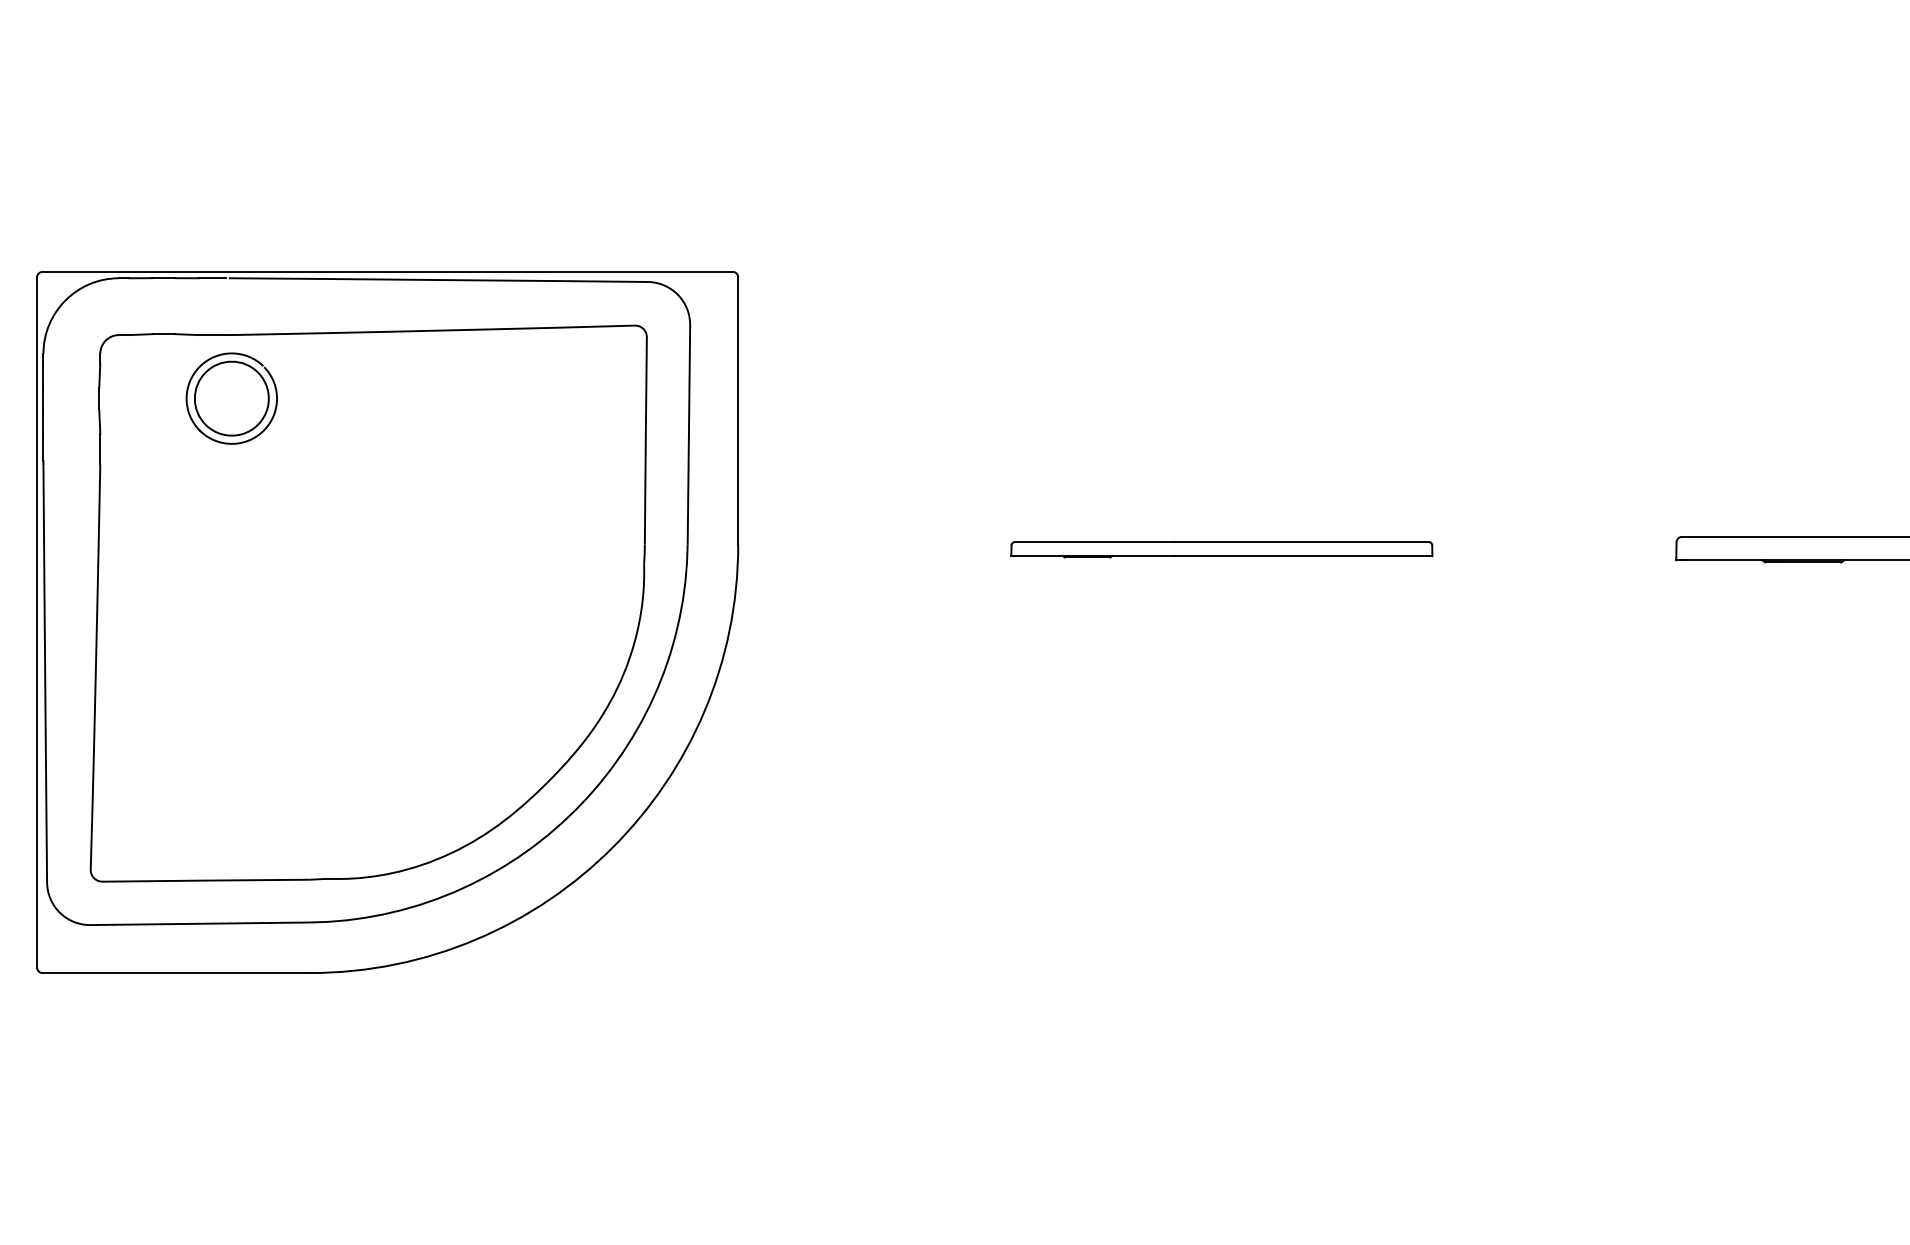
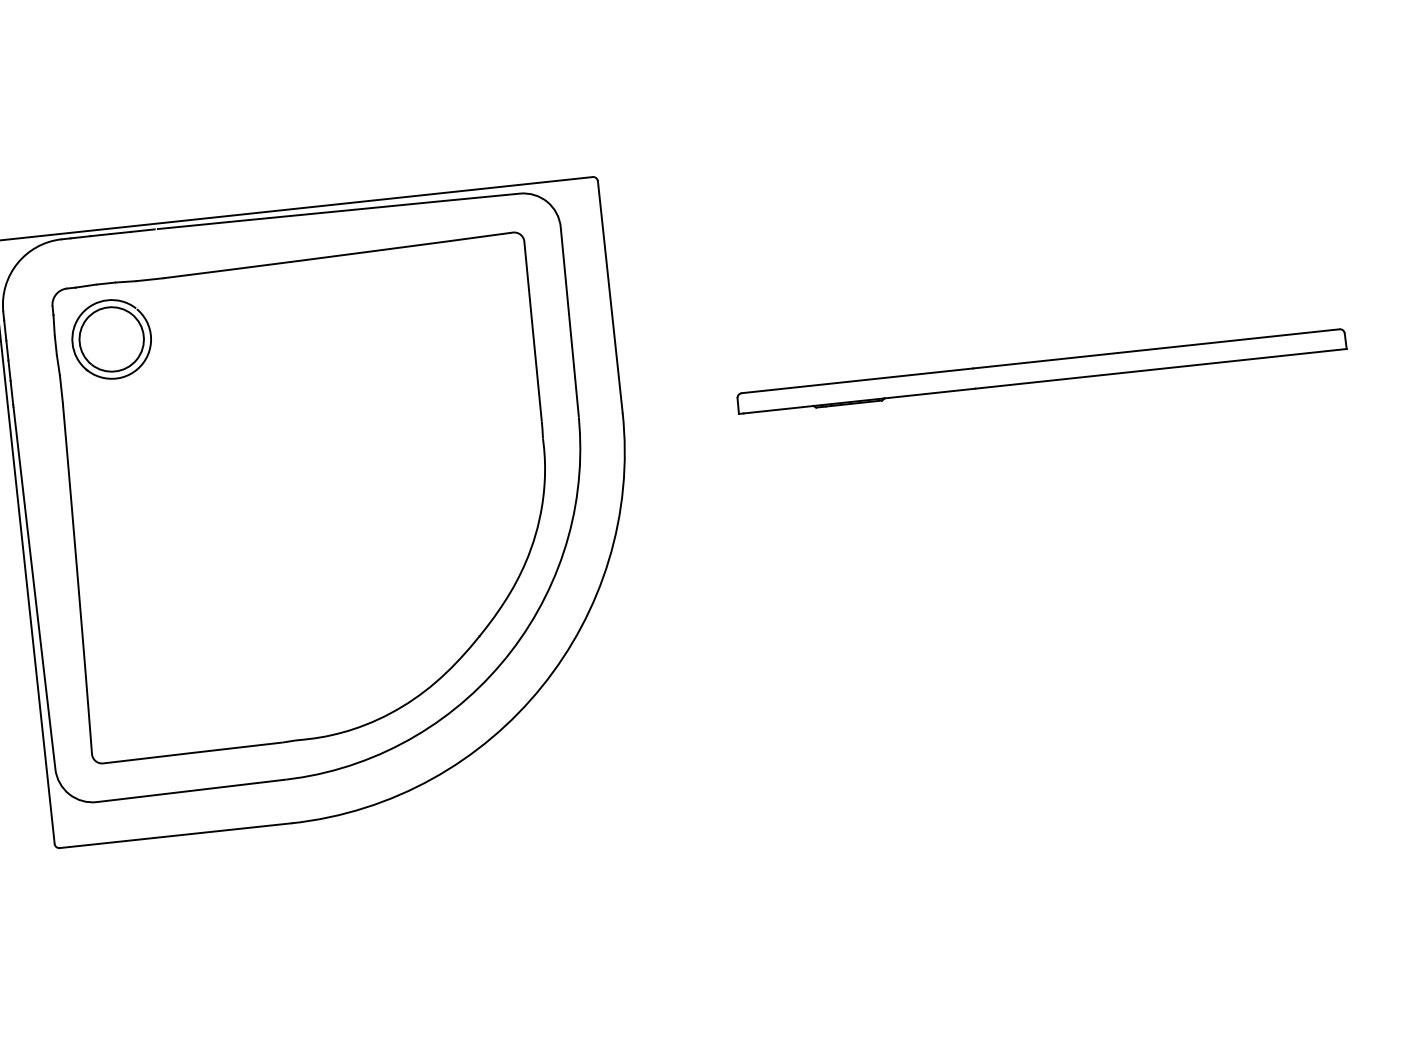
part: (231, 398) -> (111, 339), moved
part: (1221, 549) -> (1041, 372), size x1.67

